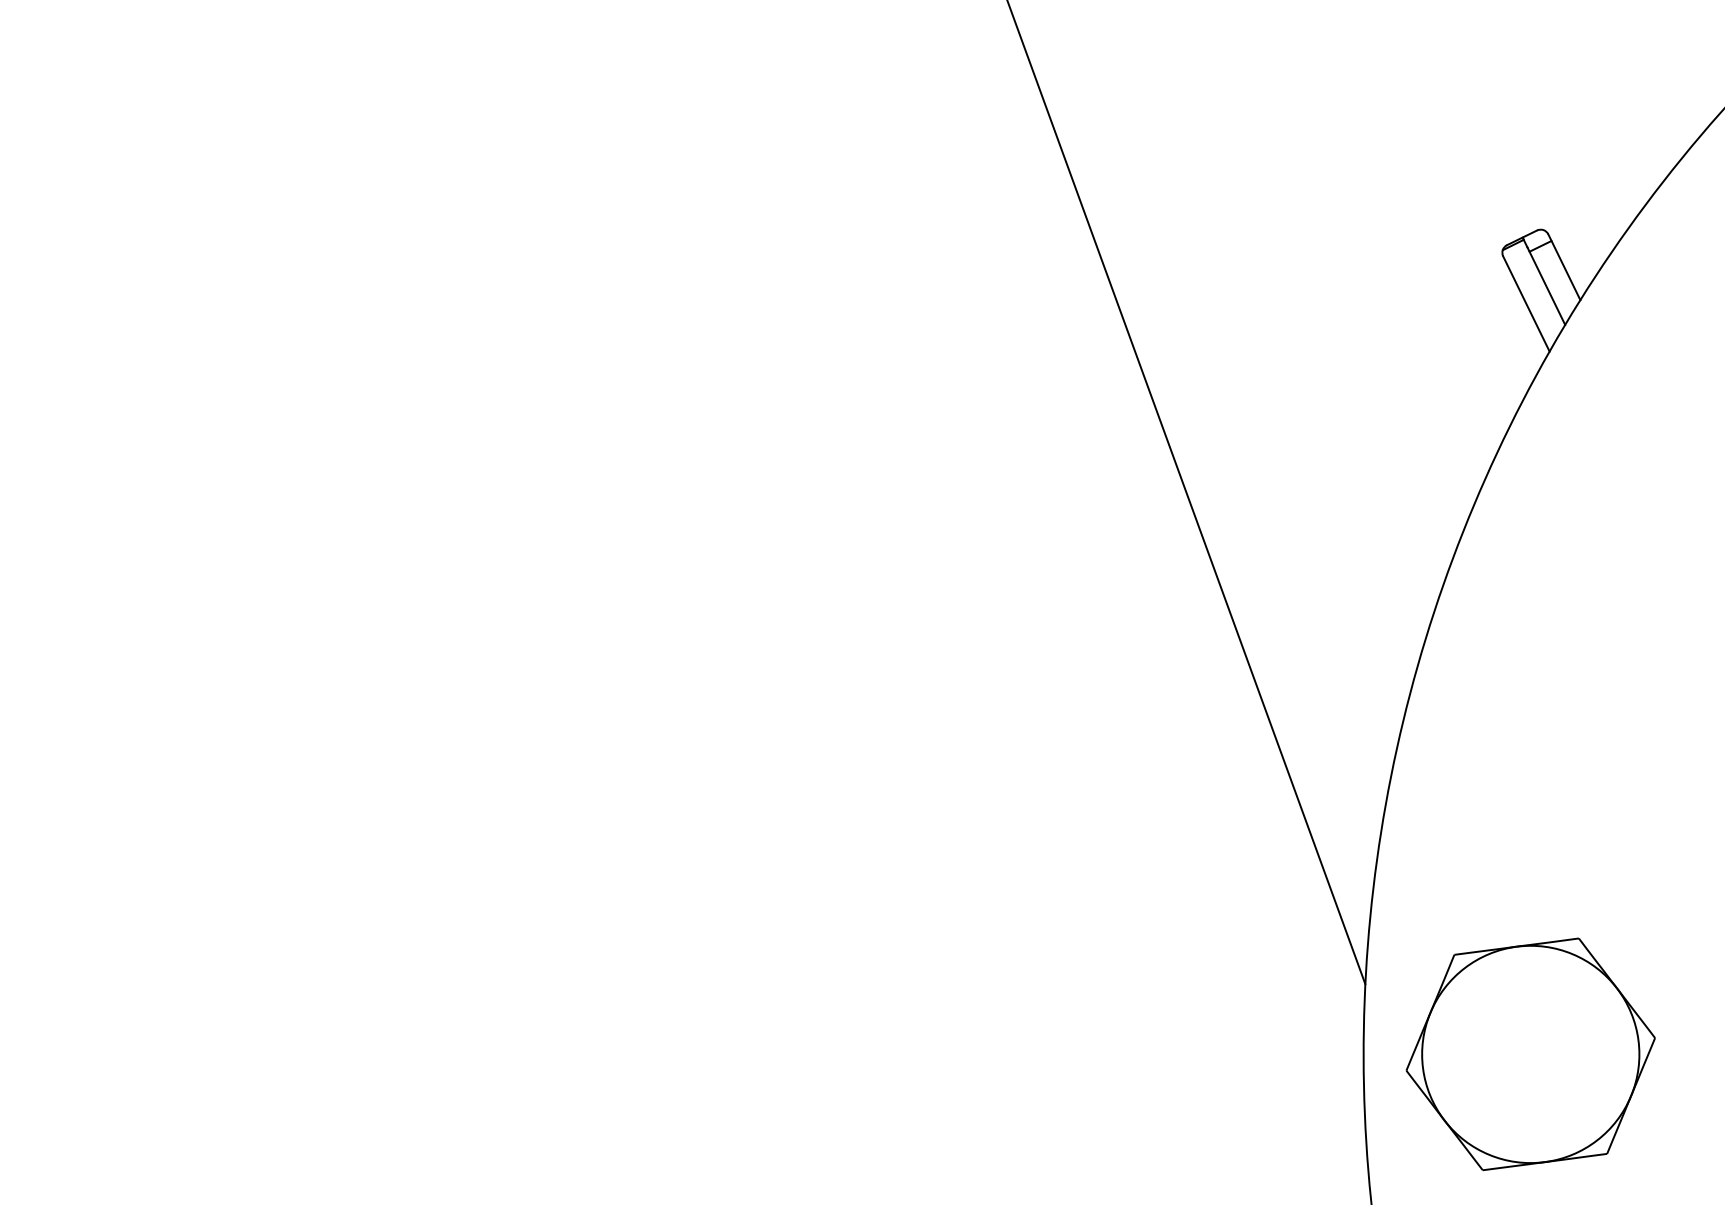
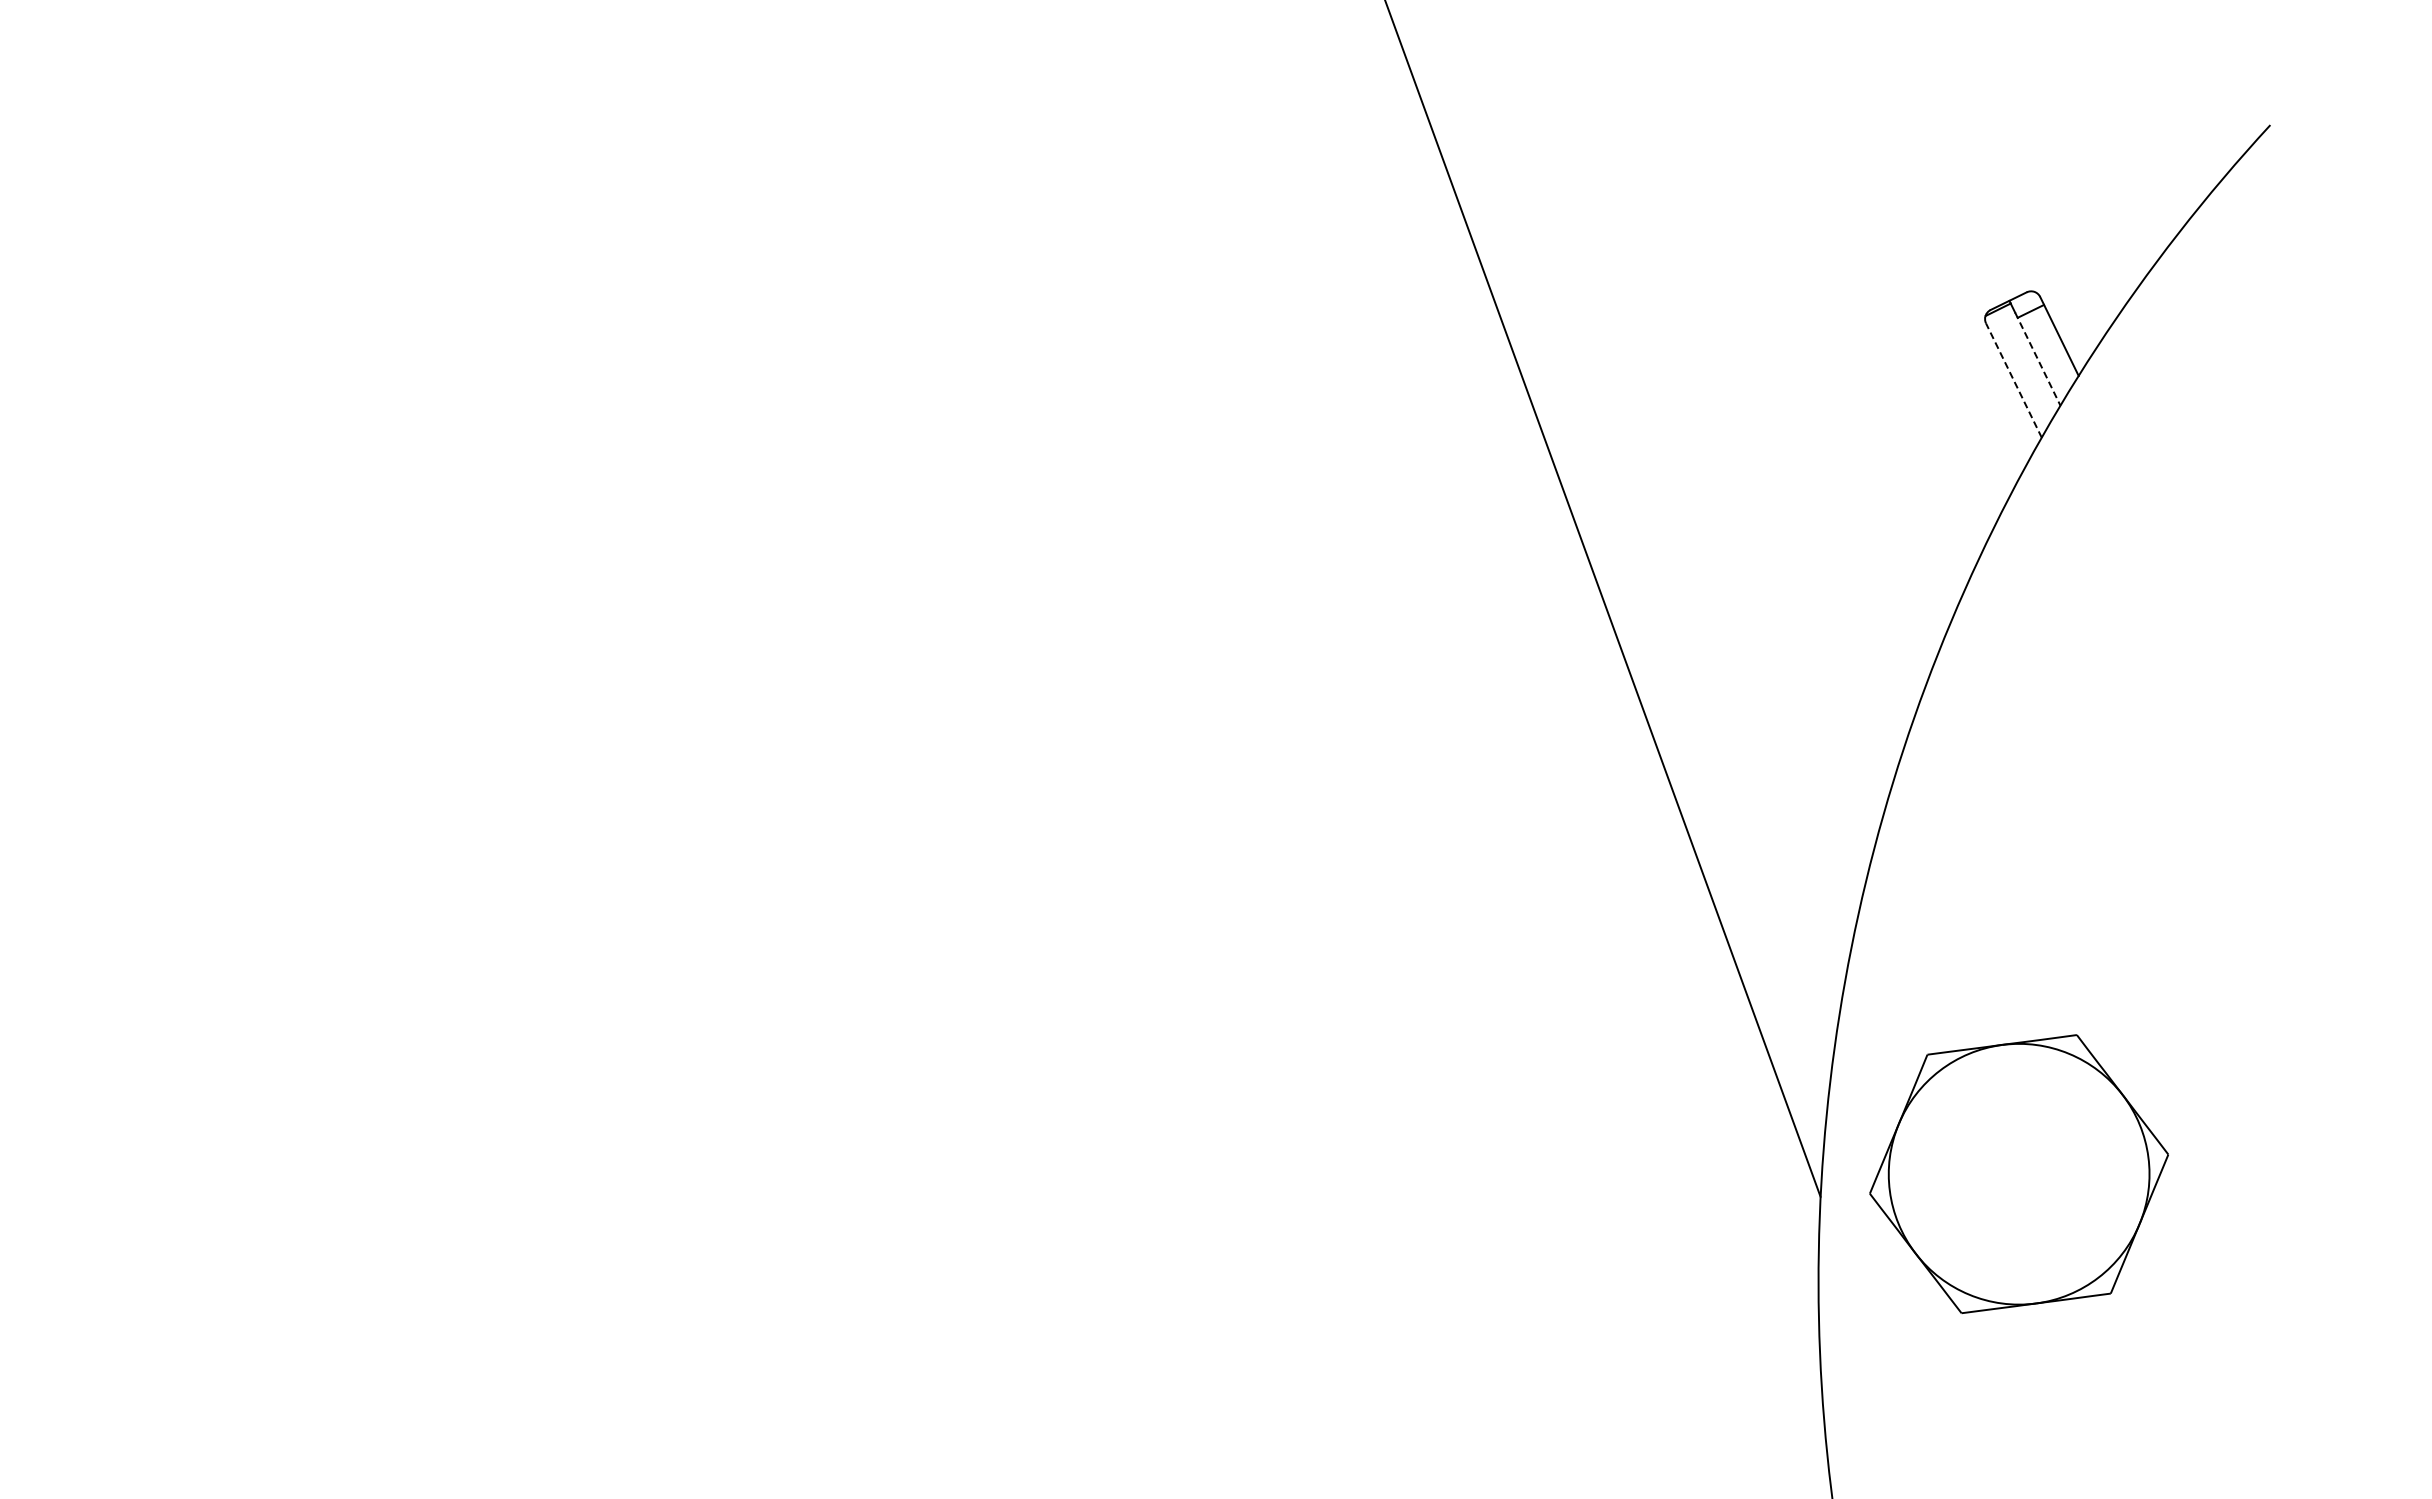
line: (1546, 286) -> (2037, 359), solid -> dashed
line: (1526, 303) -> (2013, 380), solid -> dashed
part: (1530, 1053) -> (2018, 1173), moved

